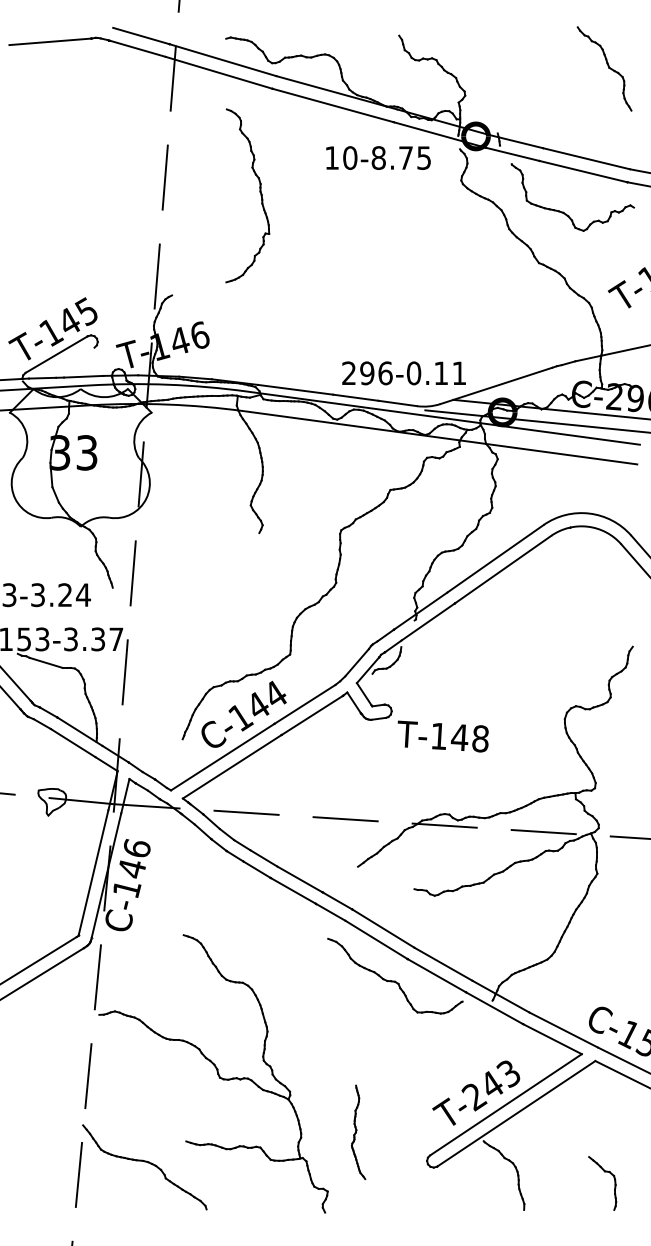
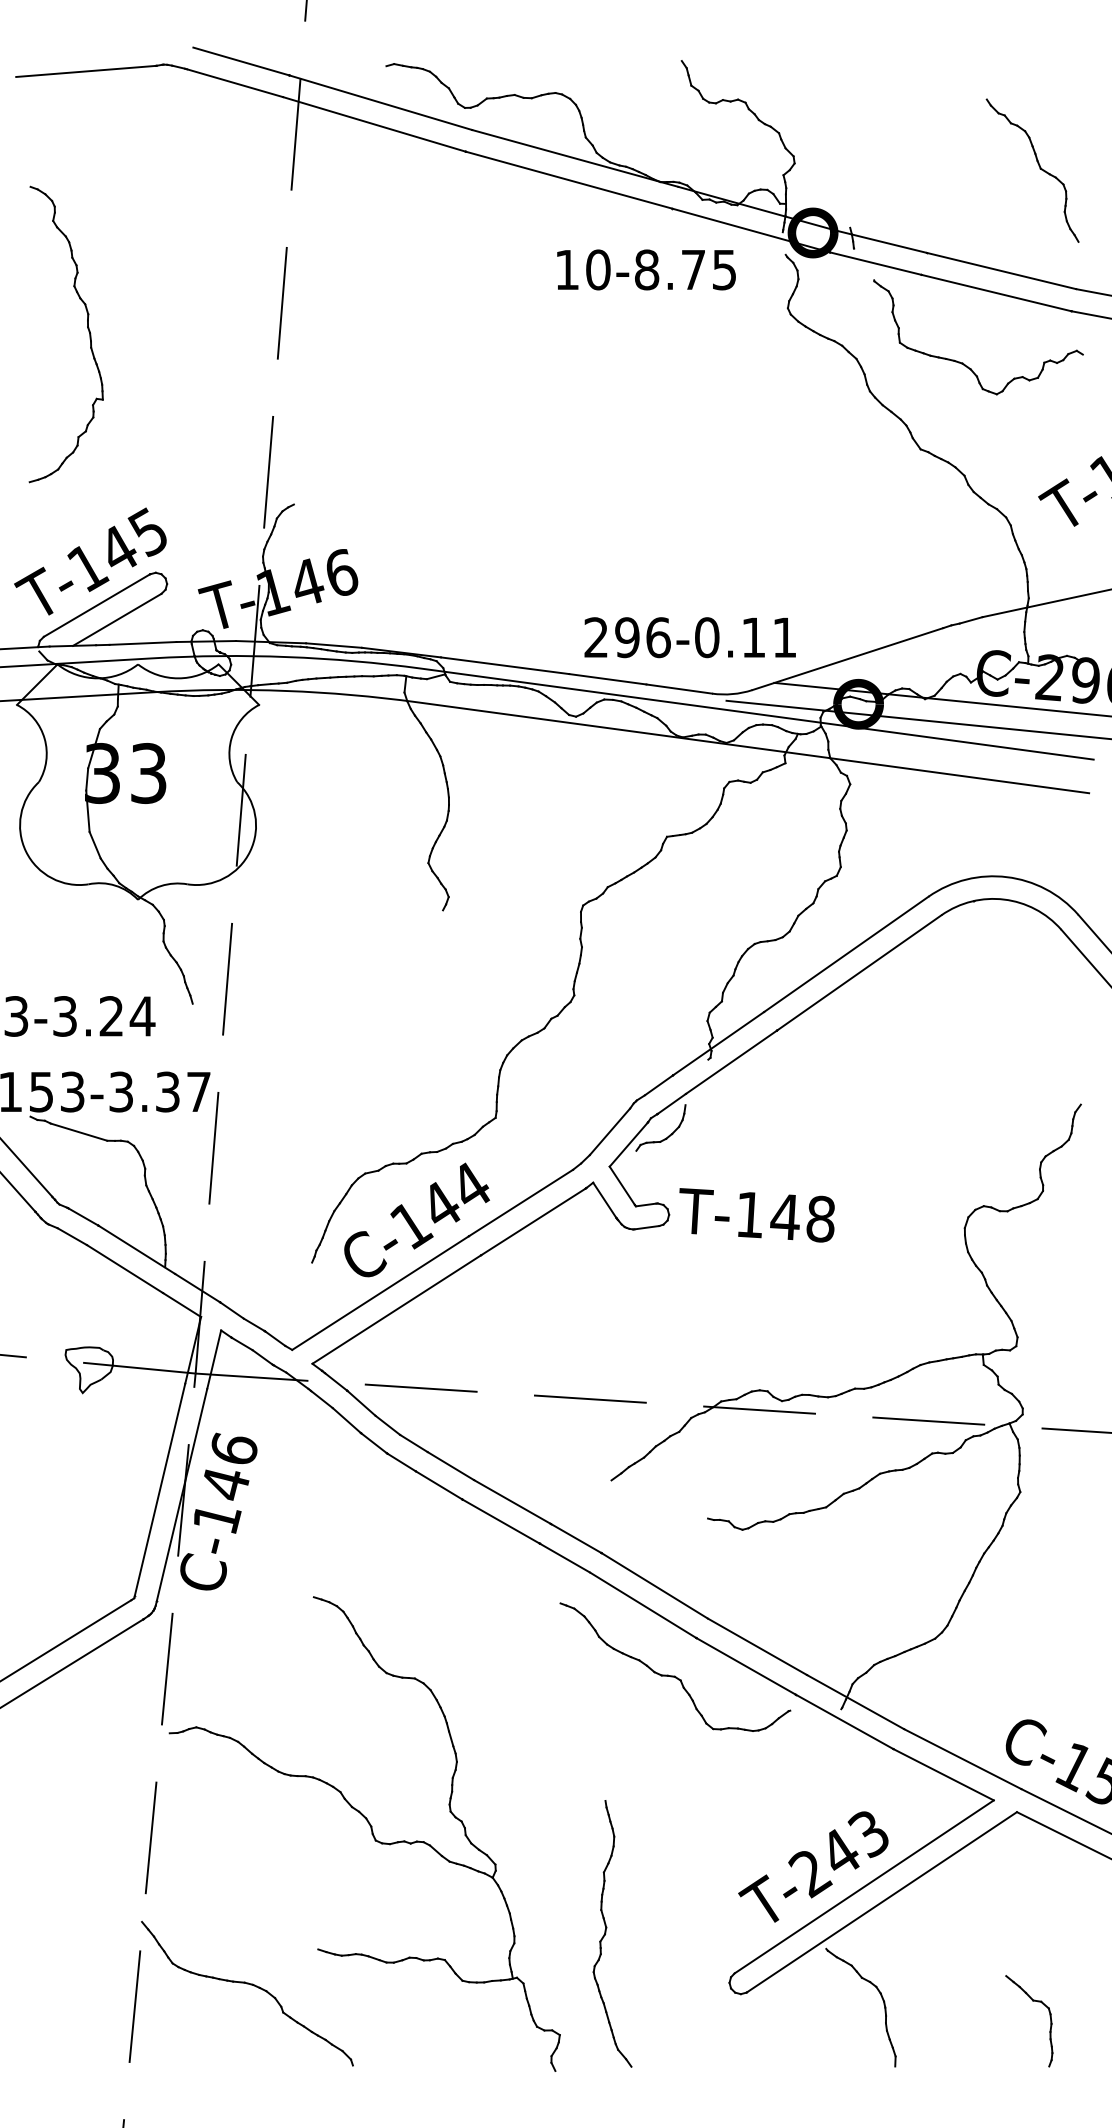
part: (604, 68) -> (1032, 169), moved
part: (259, 192) -> (86, 328), moved
line: (68, 362) -> (117, 619), added
text: (442, 736) -> (755, 1215), moved
part: (358, 1132) -> (612, 1934), size x1.67

